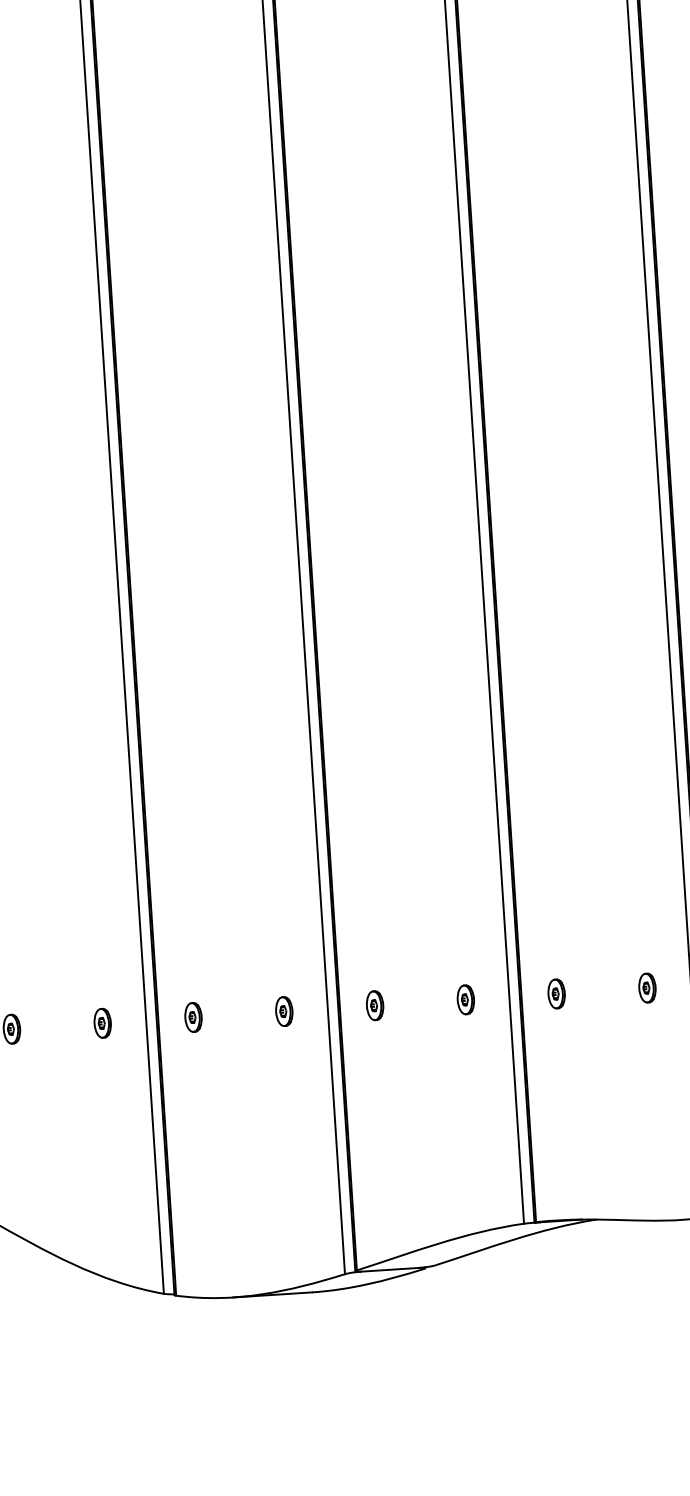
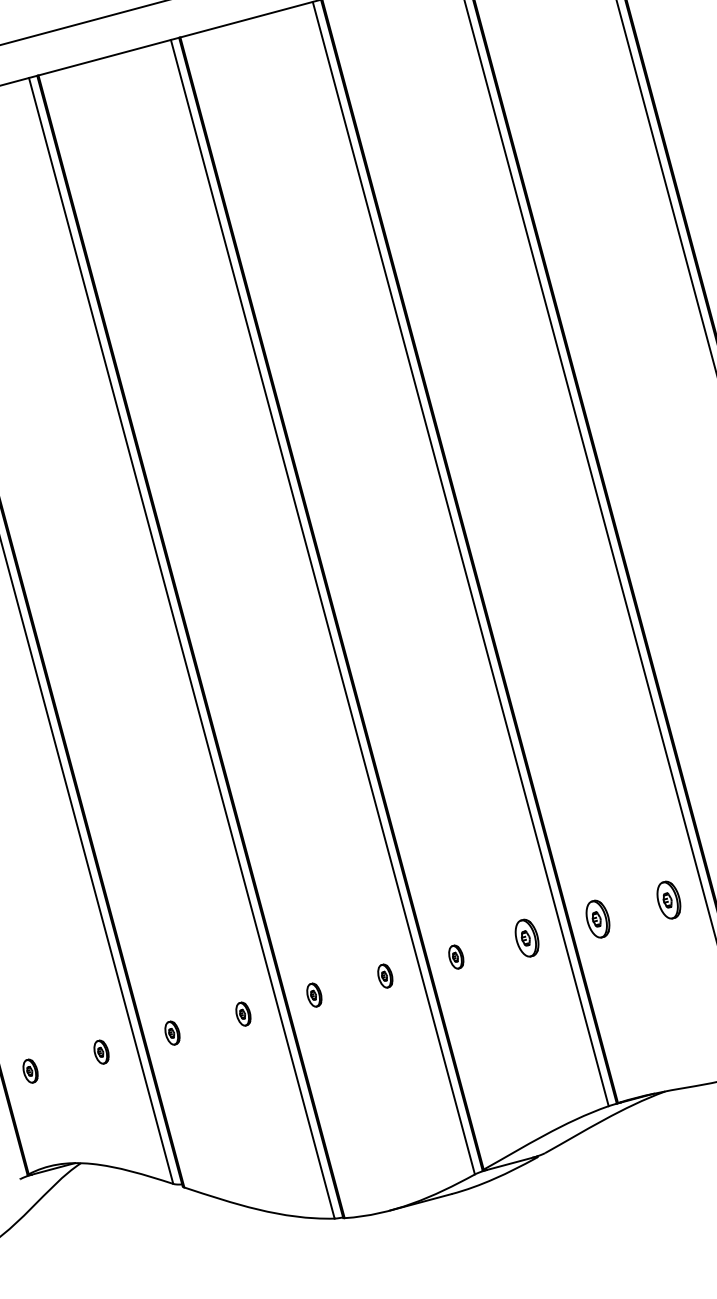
part: (648, 987) -> (669, 899), size x1.6
part: (557, 993) -> (598, 918), size x1.6
part: (466, 999) -> (527, 937), size x1.6

